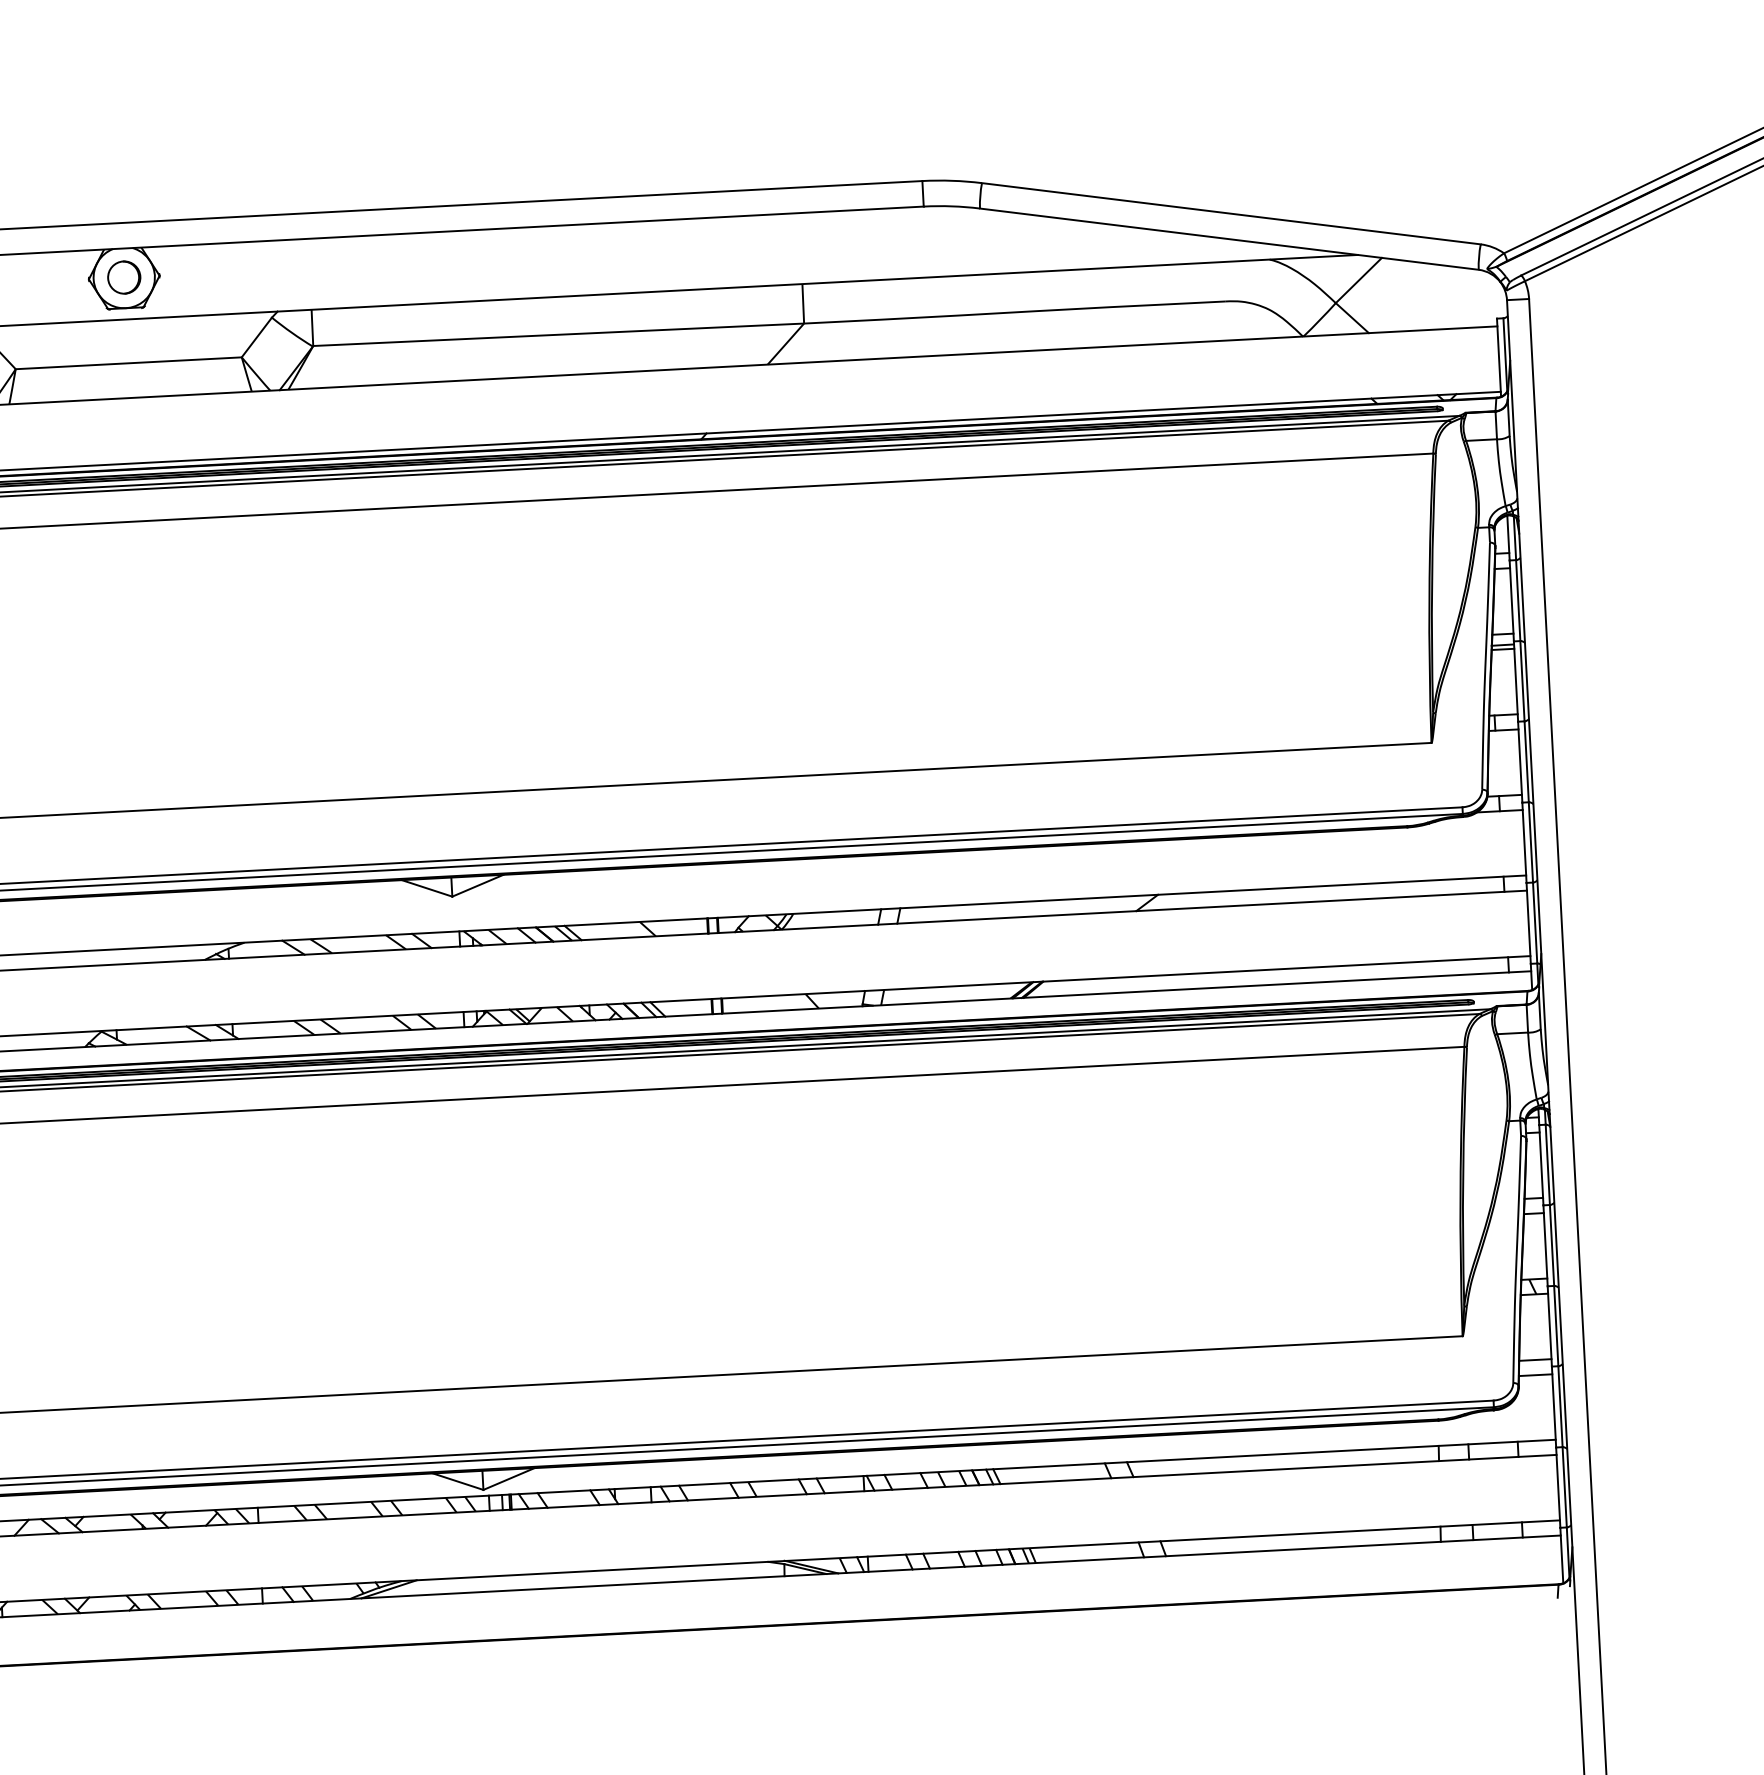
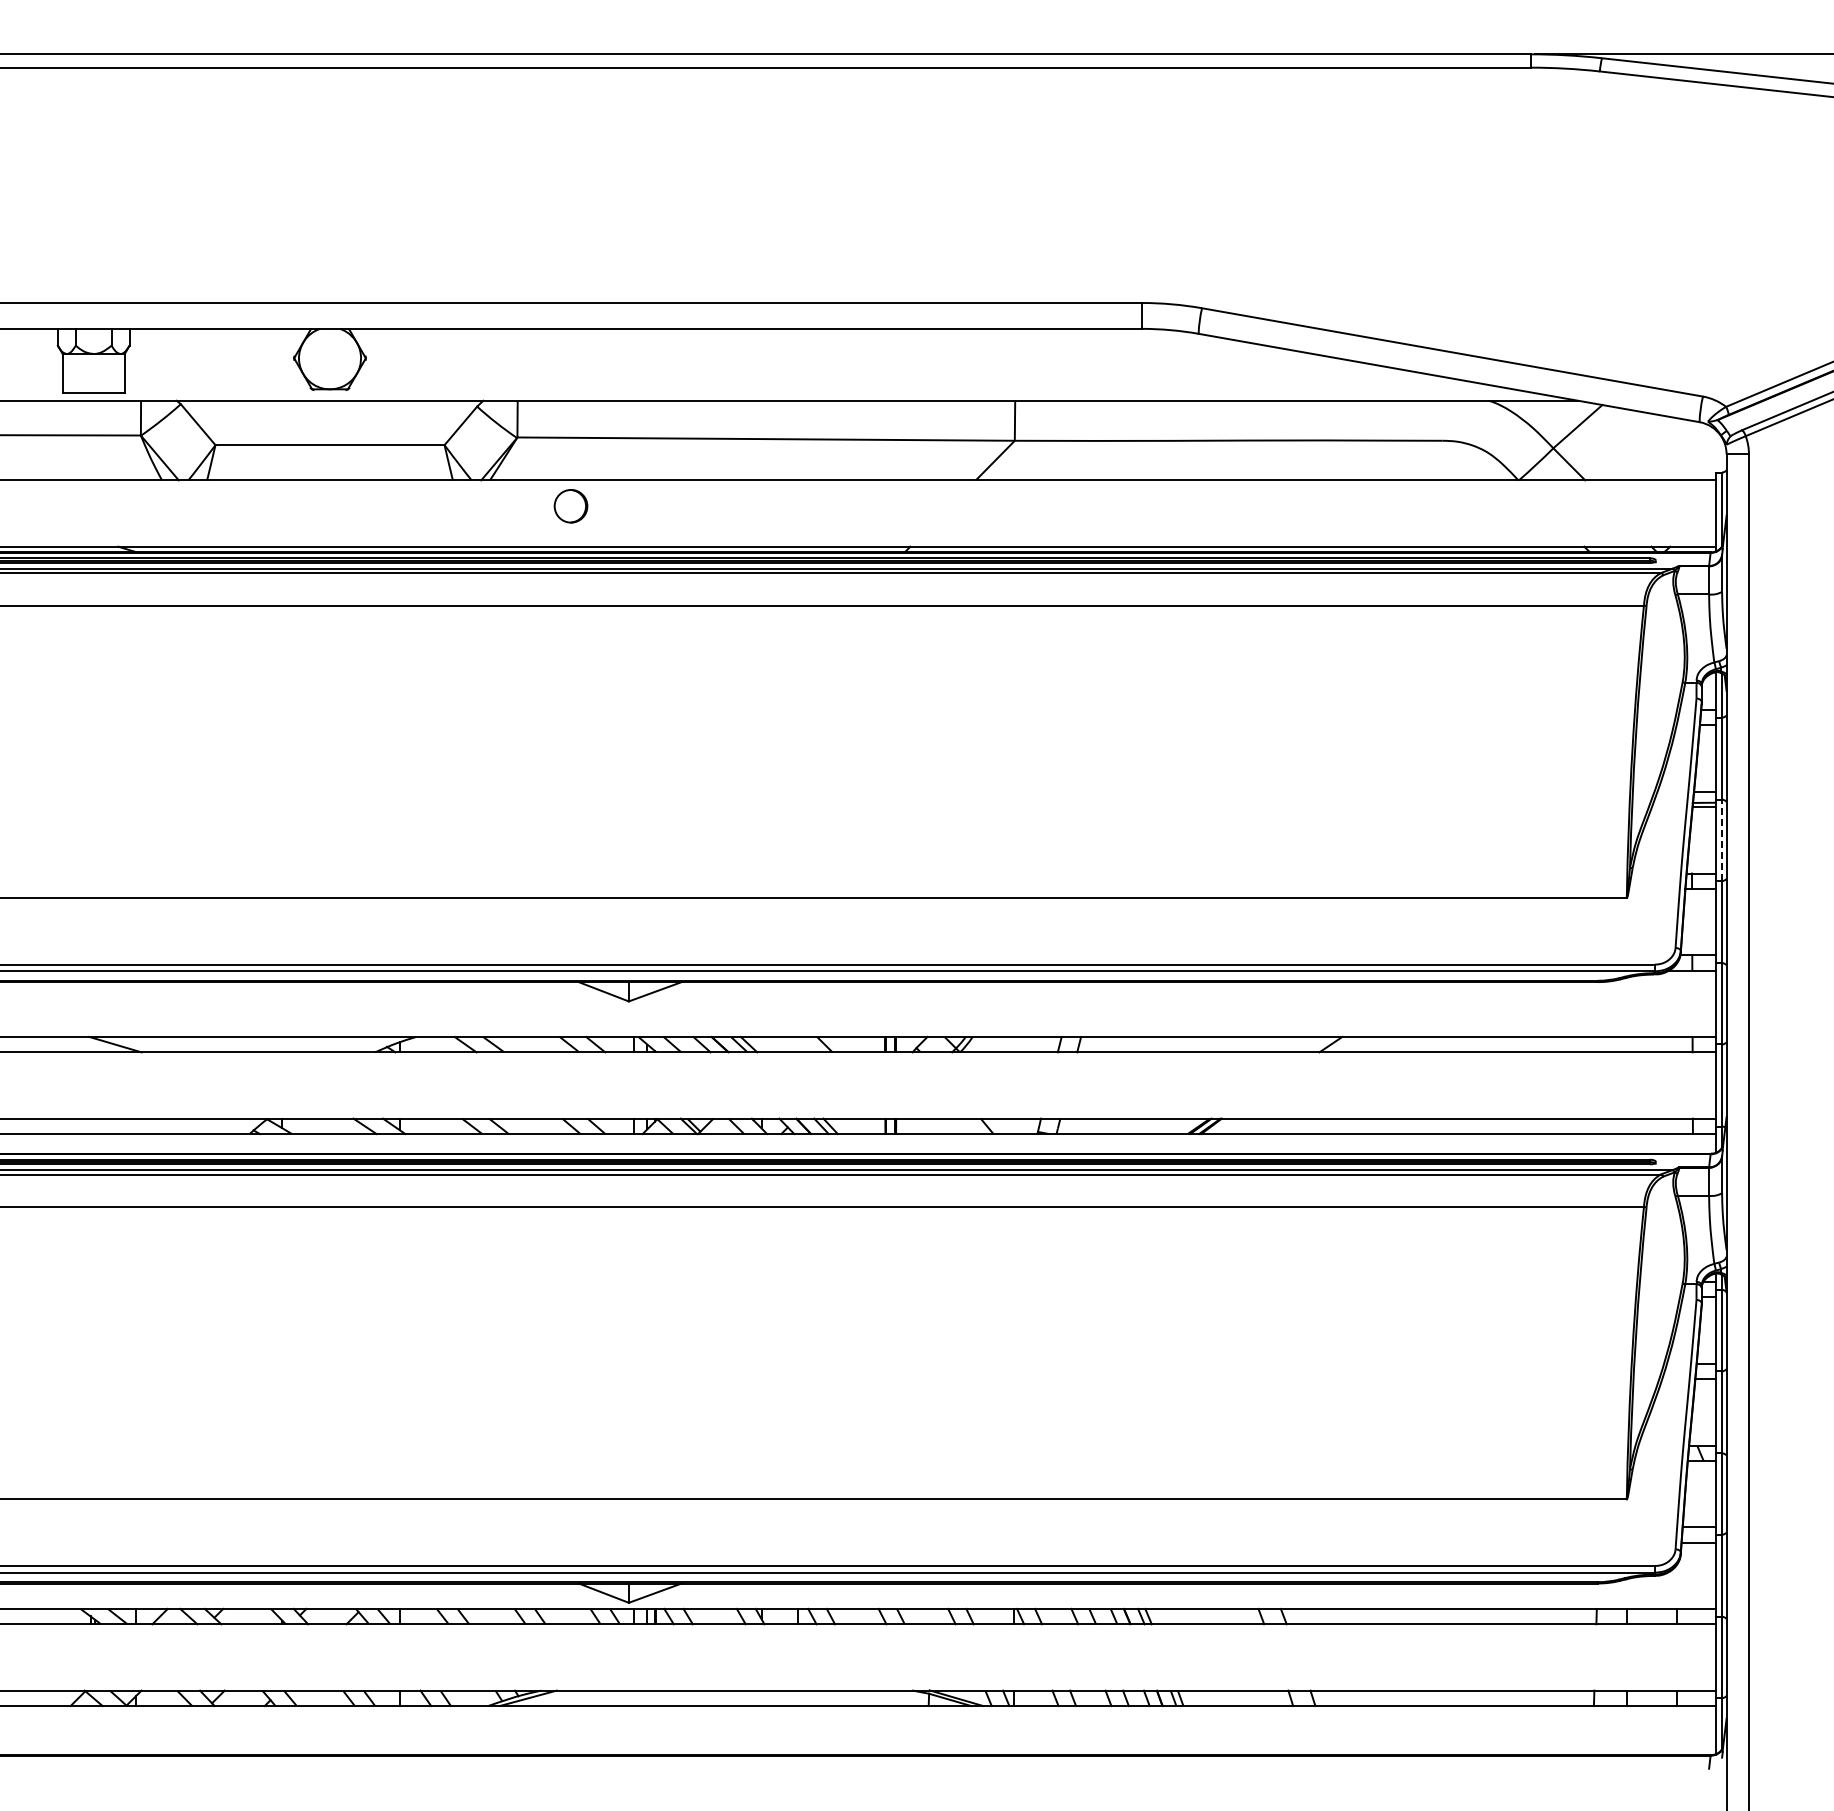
part: (123, 277) -> (570, 506), moved
line: (1522, 681) -> (1722, 840), solid -> dashed

